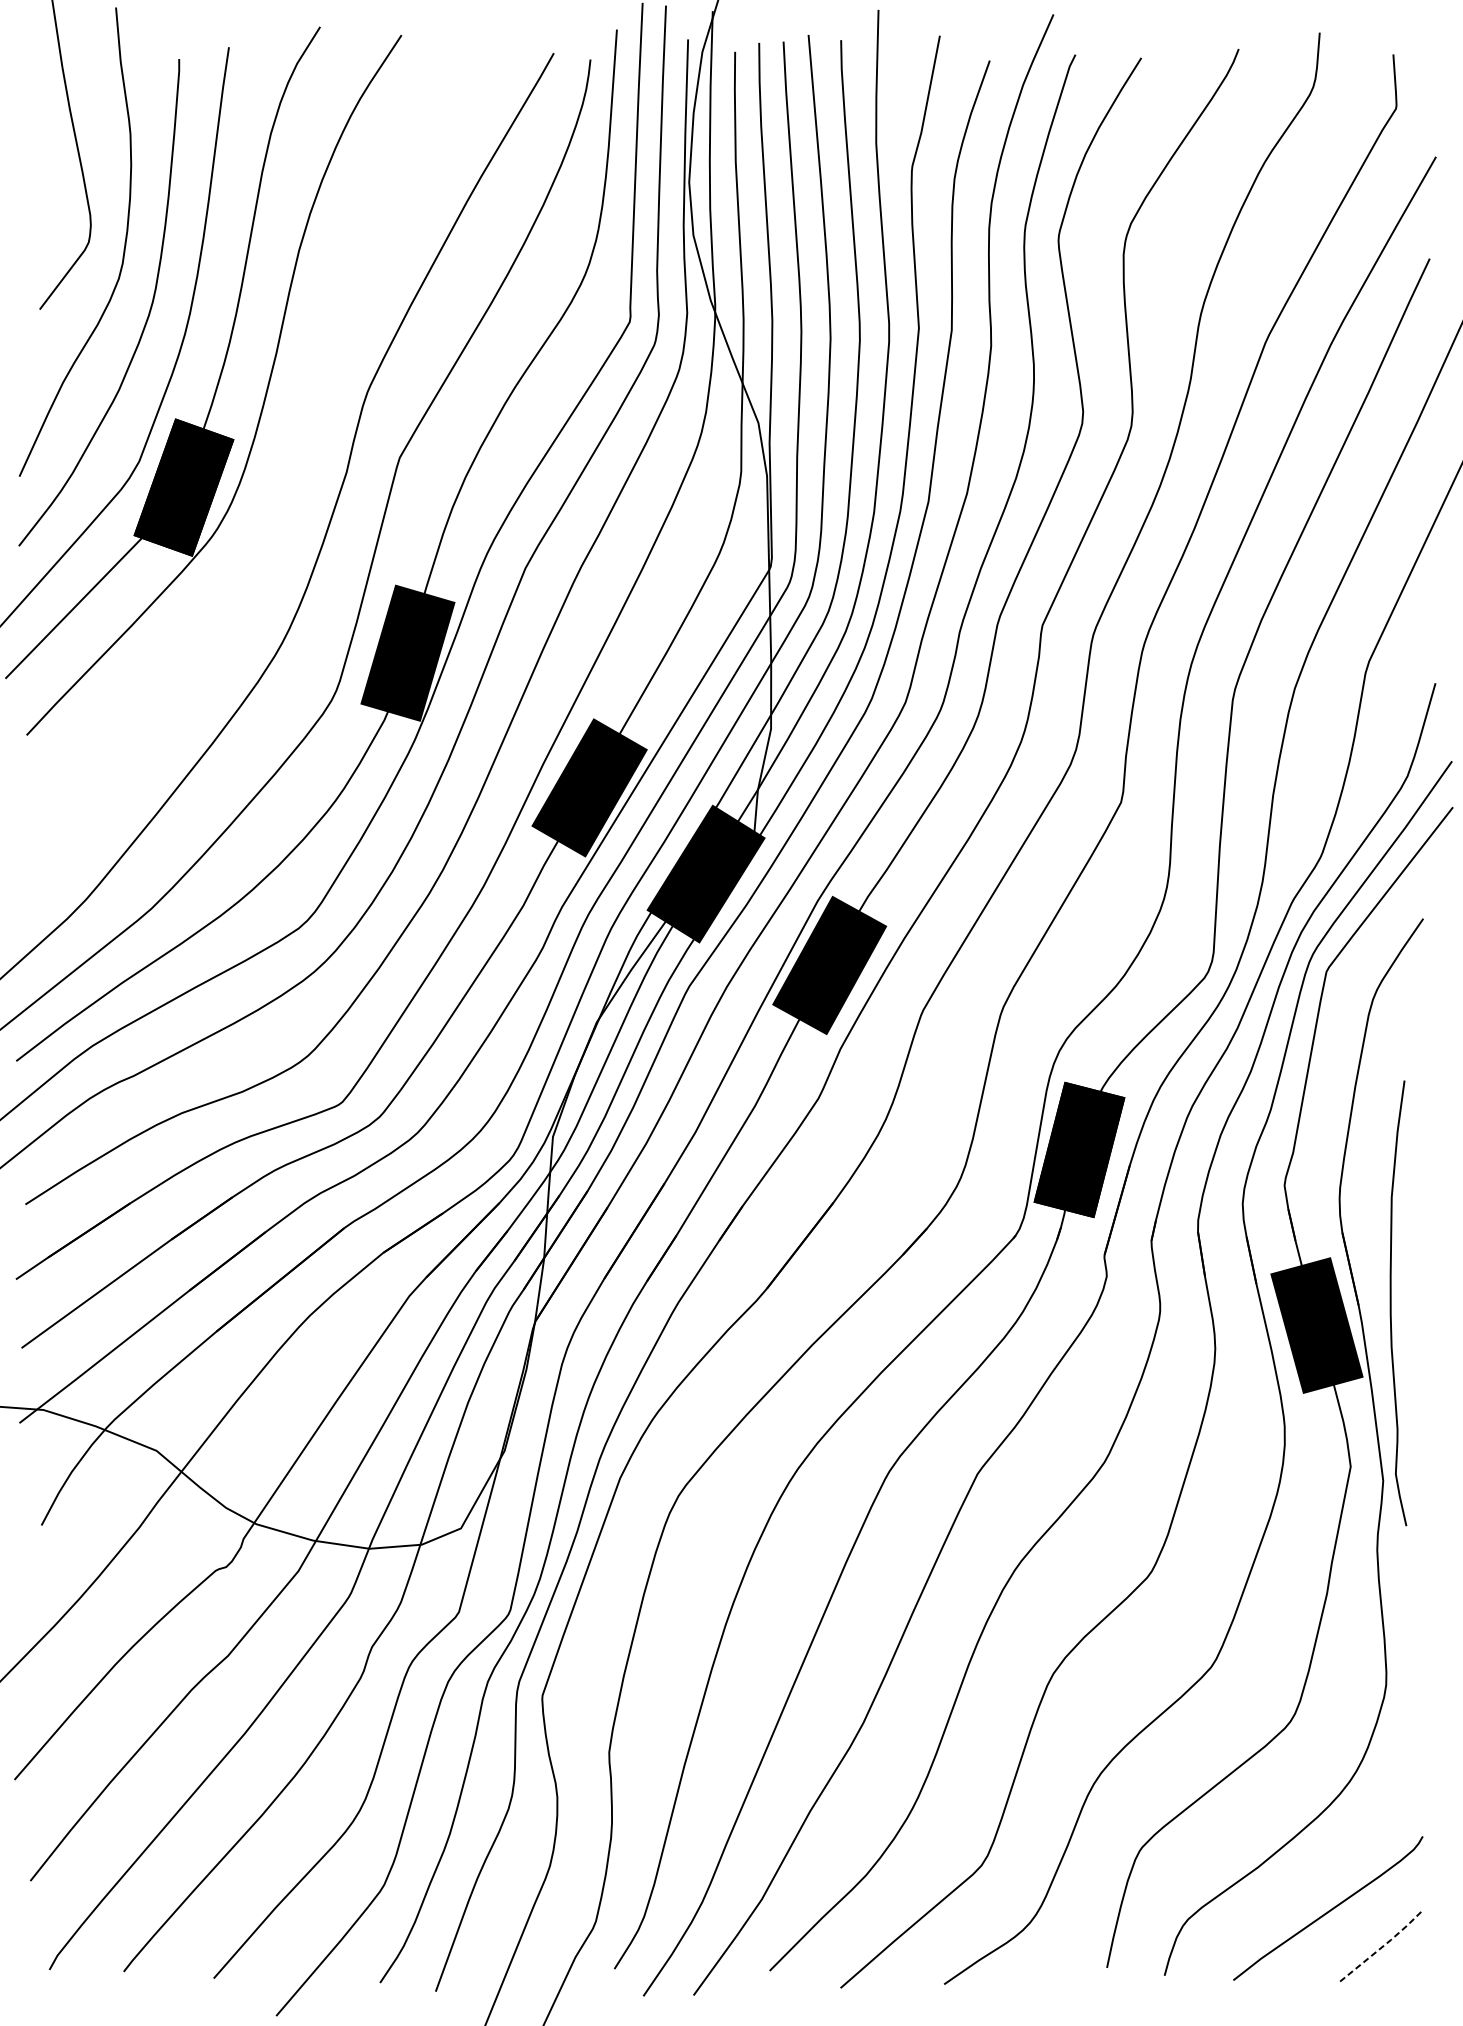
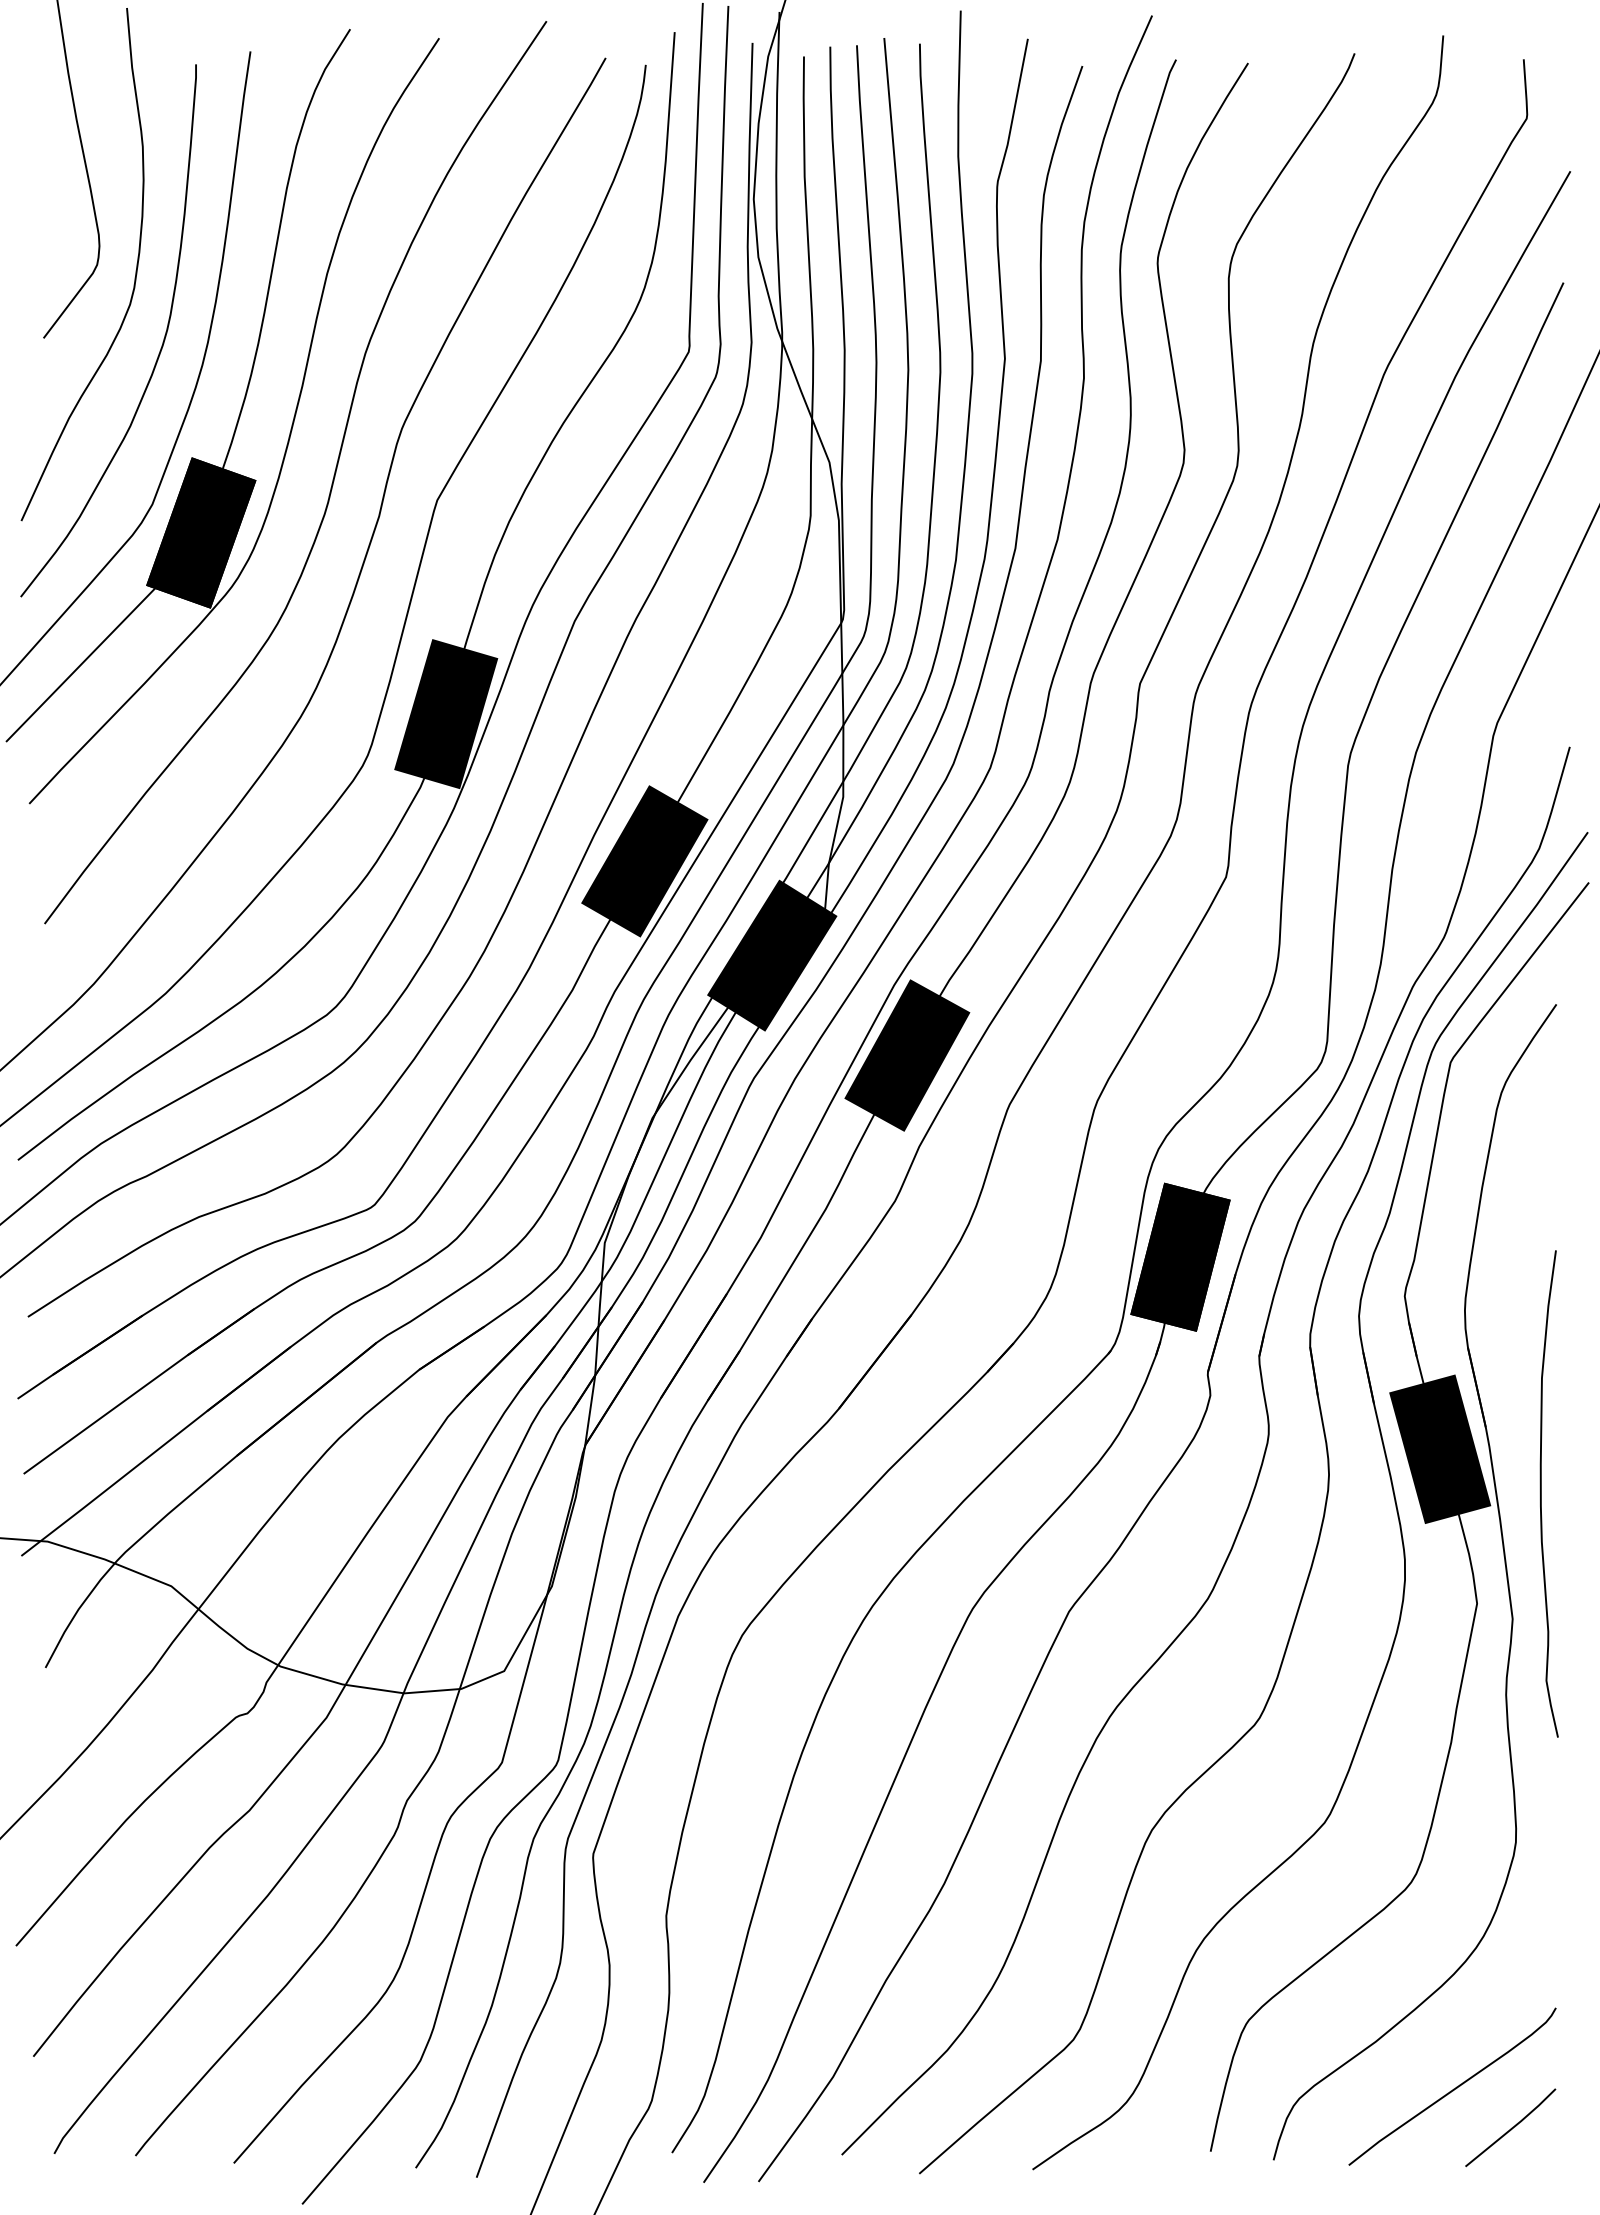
curve: (303, 442) -> (331, 483), added
curve: (1391, 1302) -> (1541, 1493), moved
line: (1383, 1946) -> (1512, 2128), dashed -> solid

